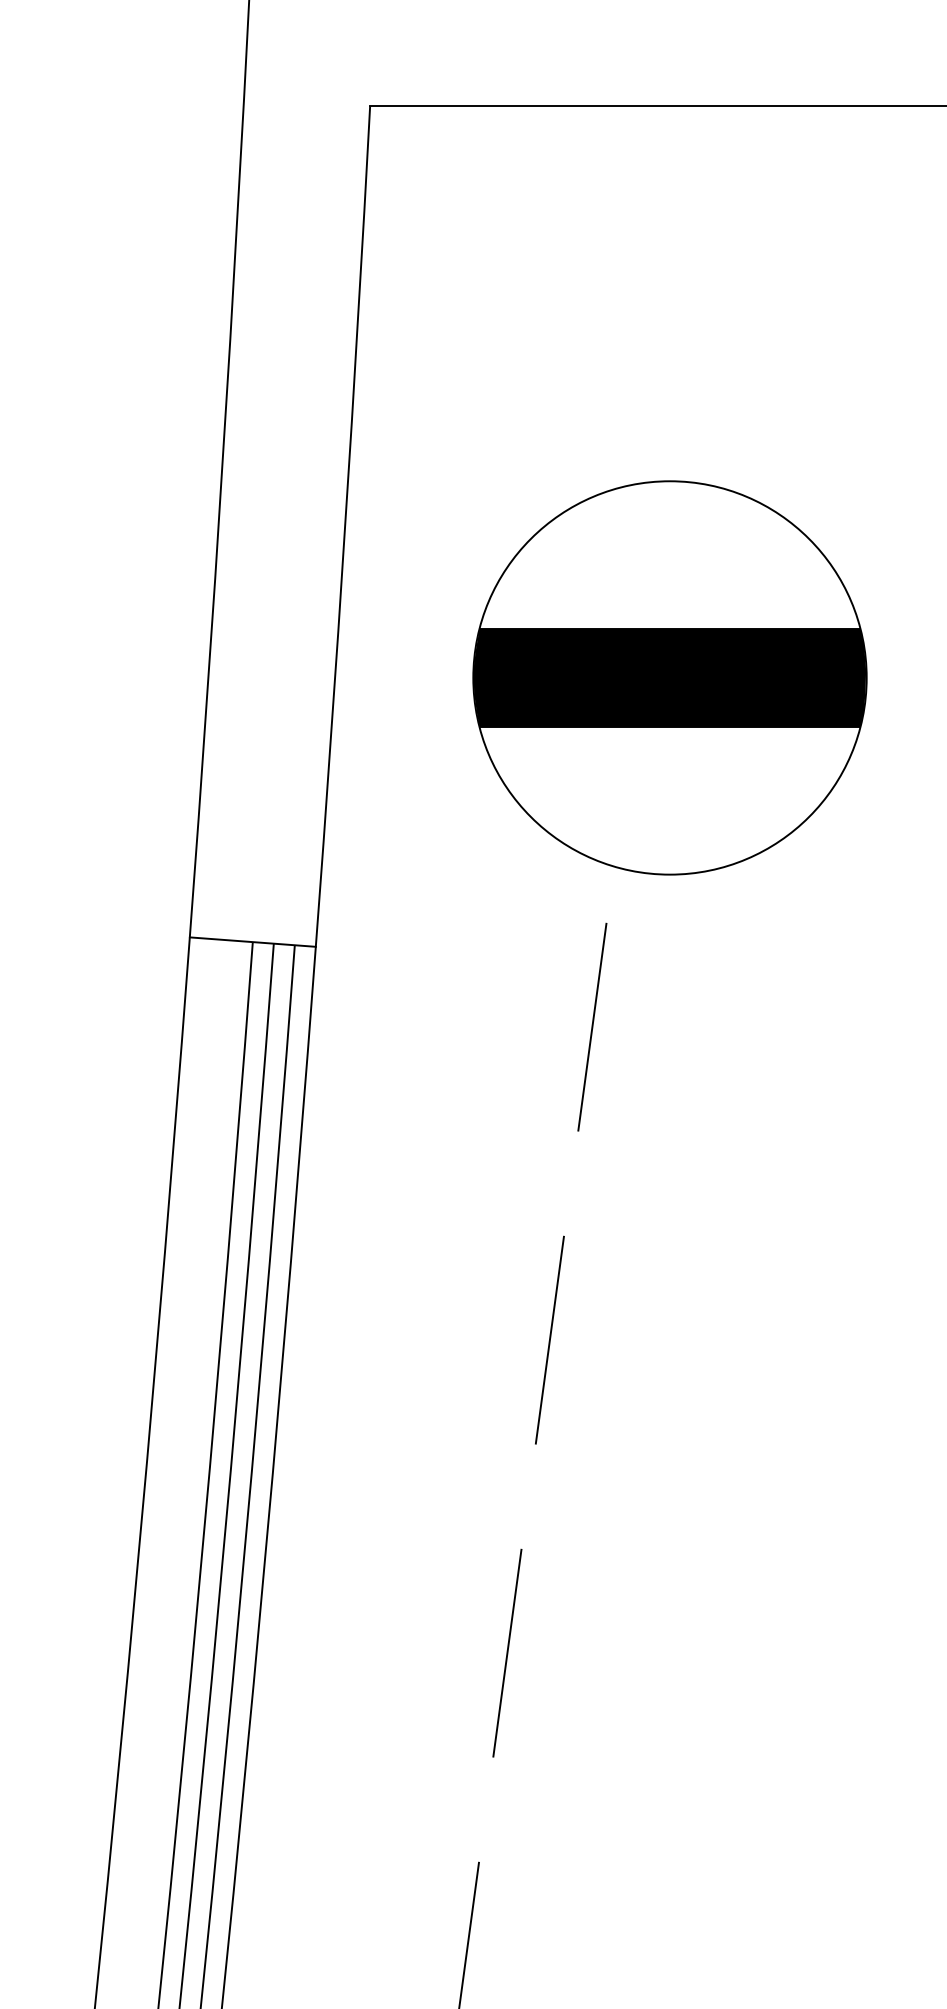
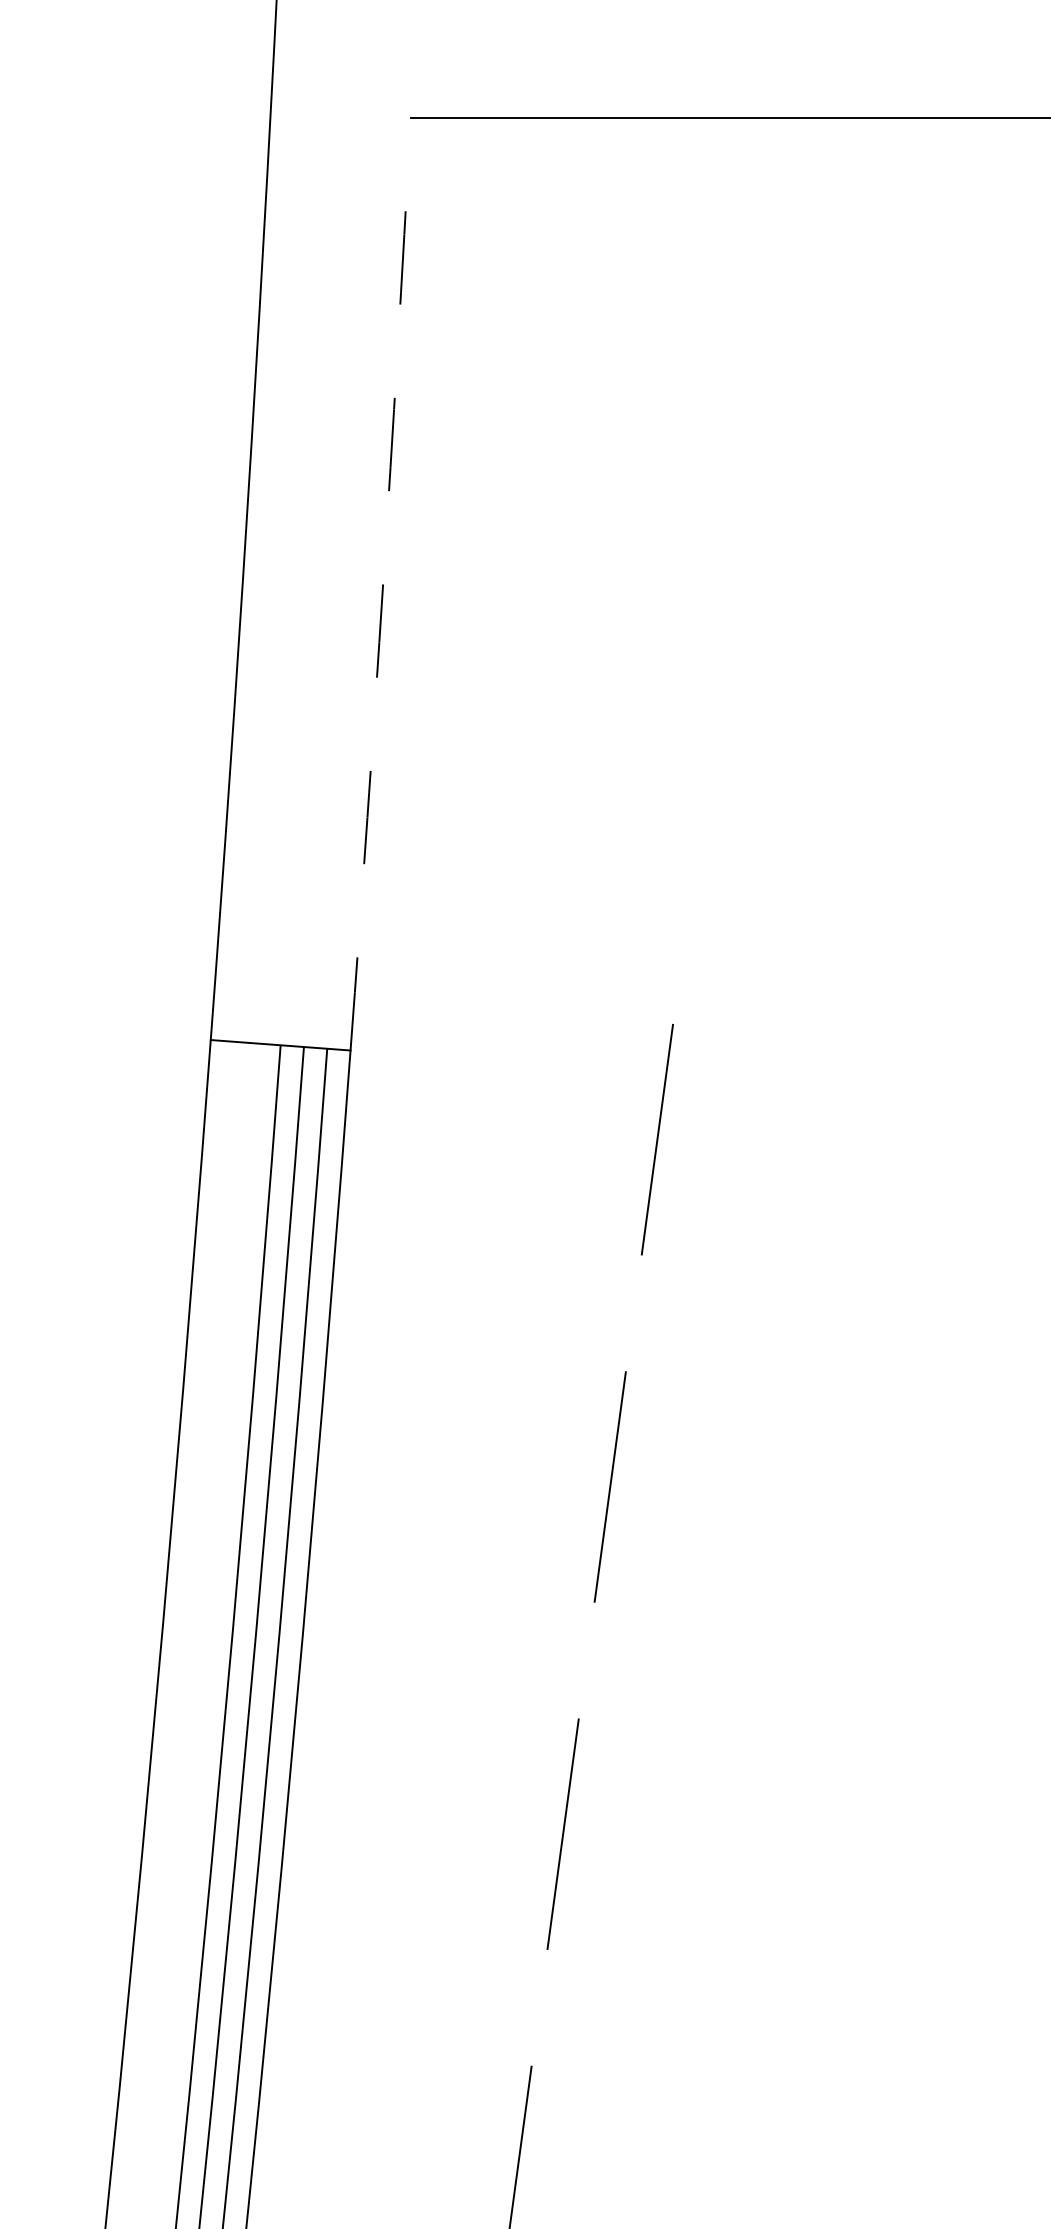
arc: (345, 526) -> (383, 584), solid -> dashed
part: (669, 677) -> (742, 751), removed

